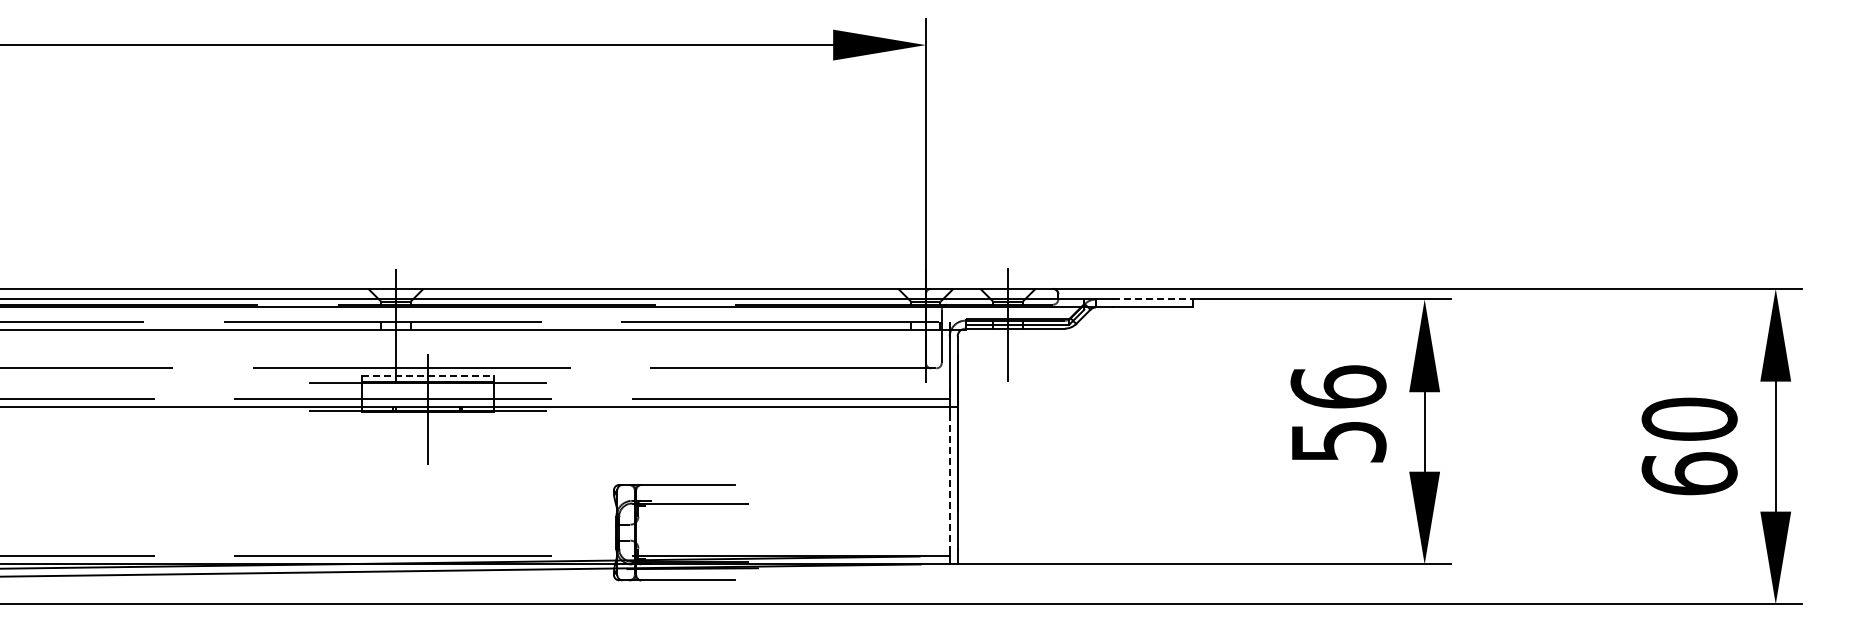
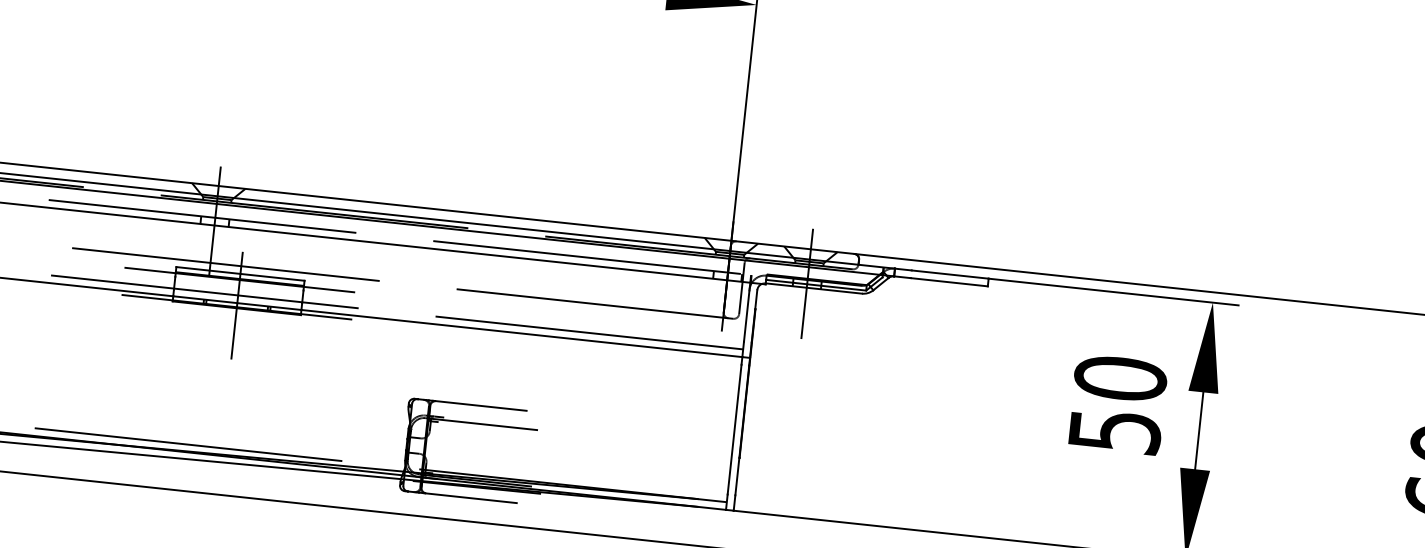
line: (1153, 299) -> (950, 274), dashed -> solid
line: (428, 376) -> (241, 274), dashed -> solid
text: (1338, 386) -> (1120, 377), 56 -> 50
line: (949, 482) -> (734, 430), dashed -> solid

